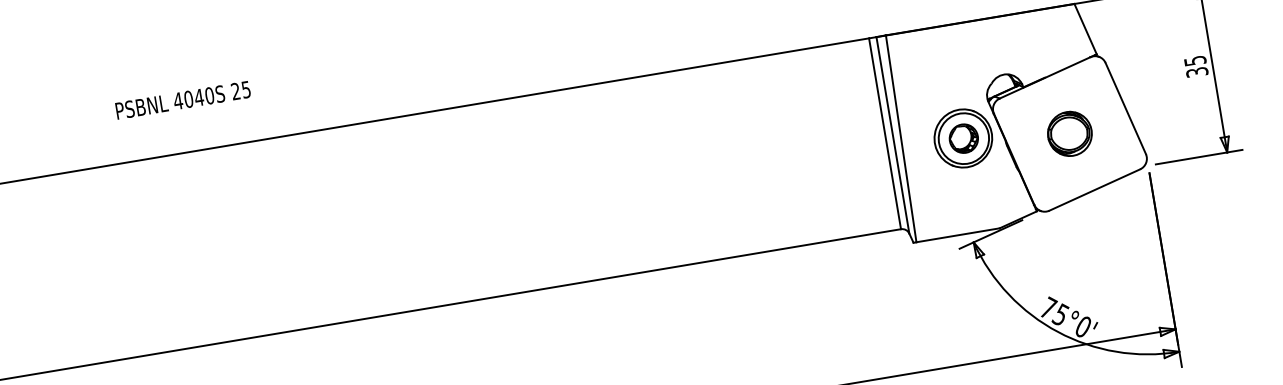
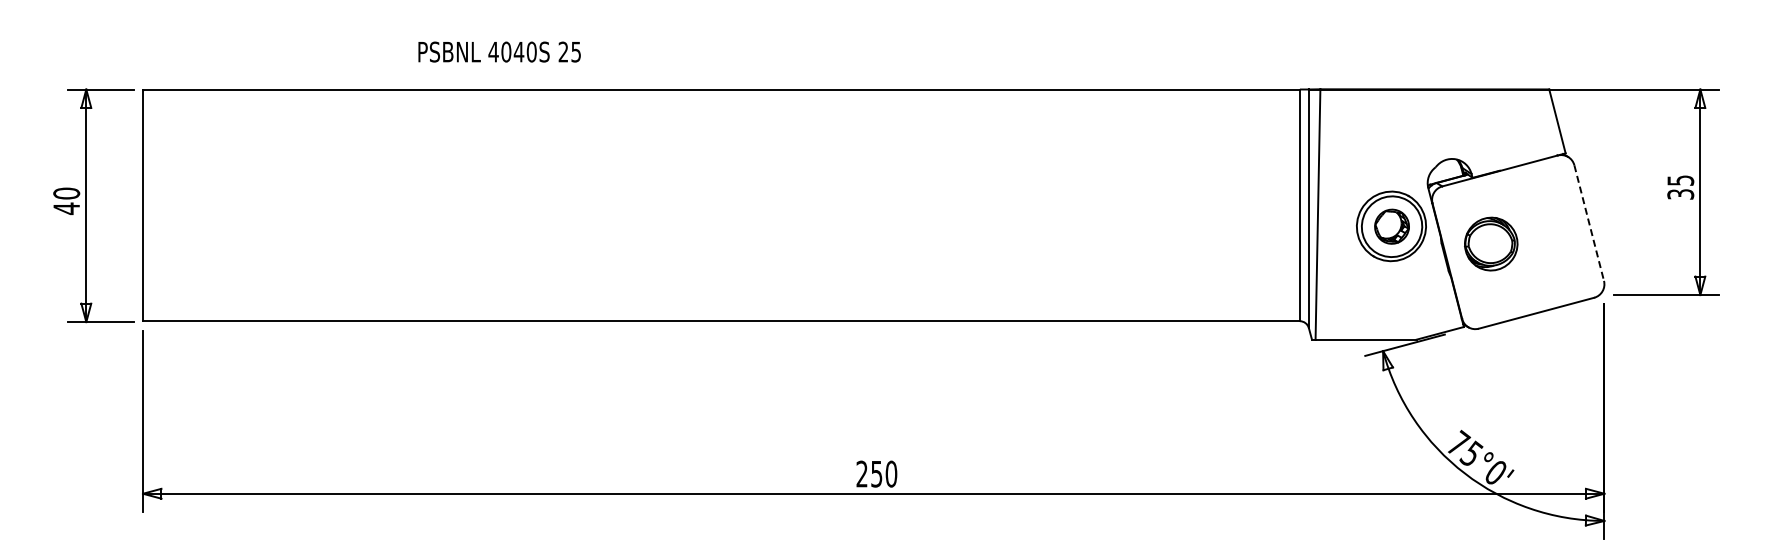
text: (183, 99) -> (499, 51), moved
line: (1126, 108) -> (1589, 223), solid -> dashed
part: (1070, 133) -> (1491, 243), moved

